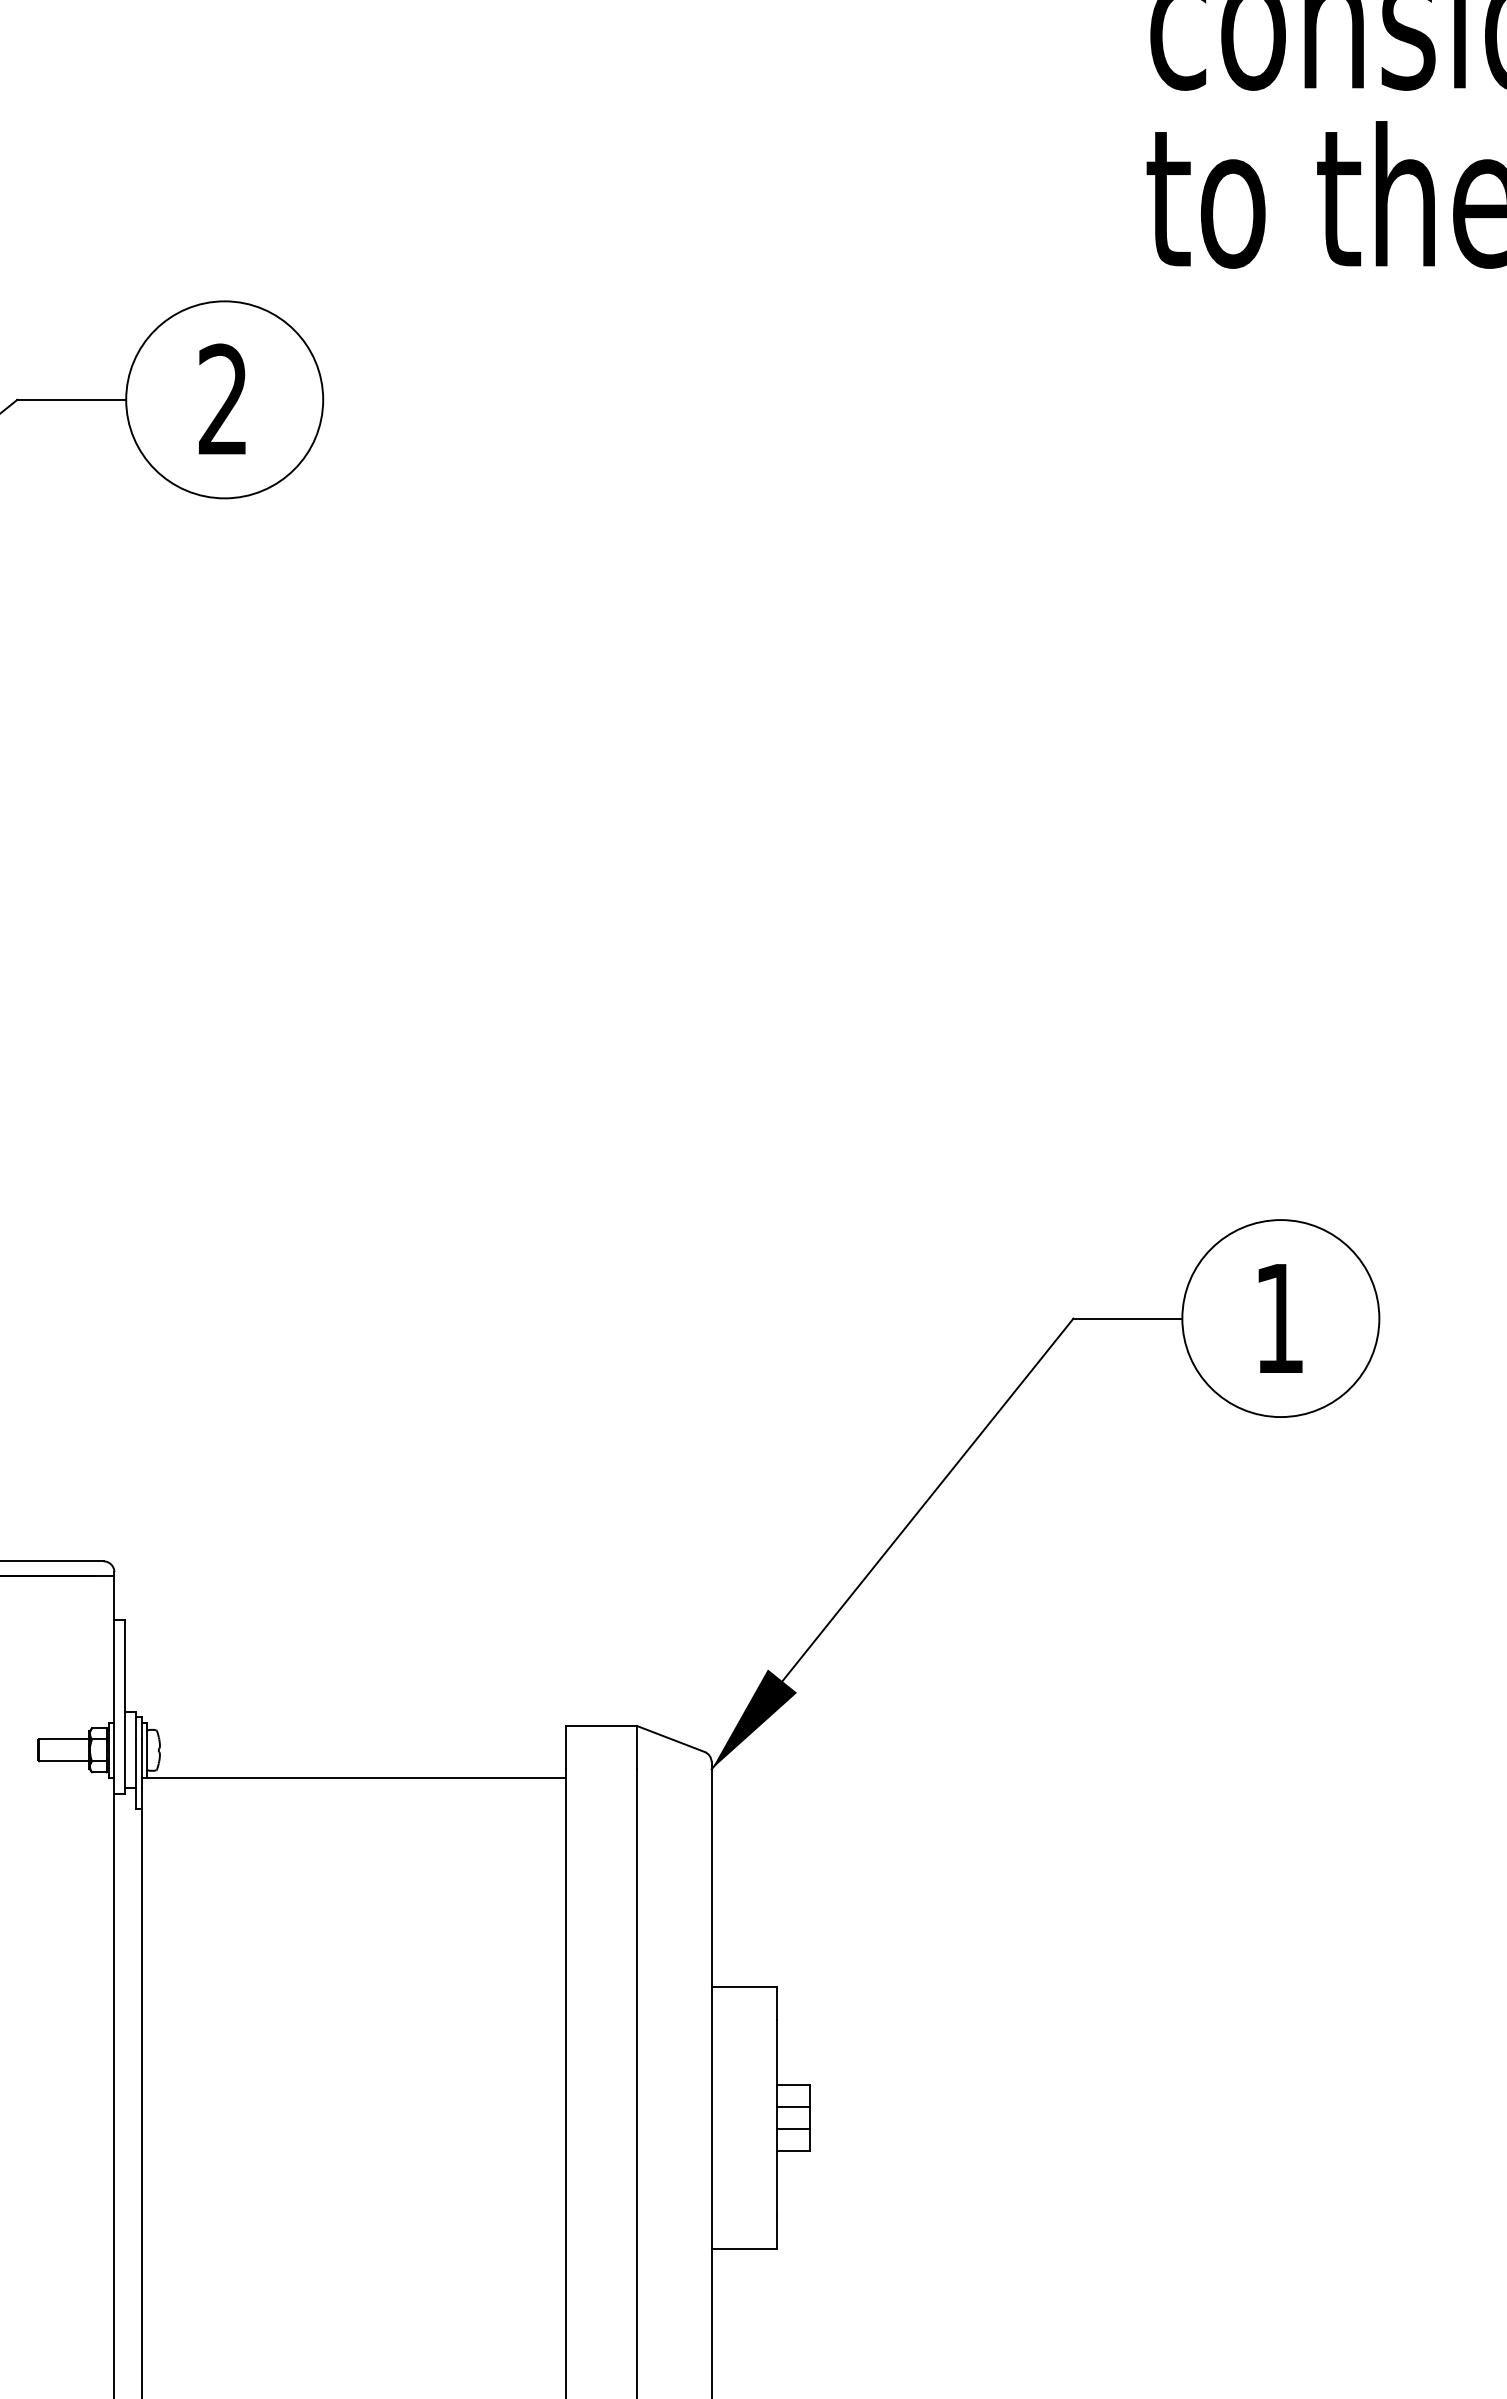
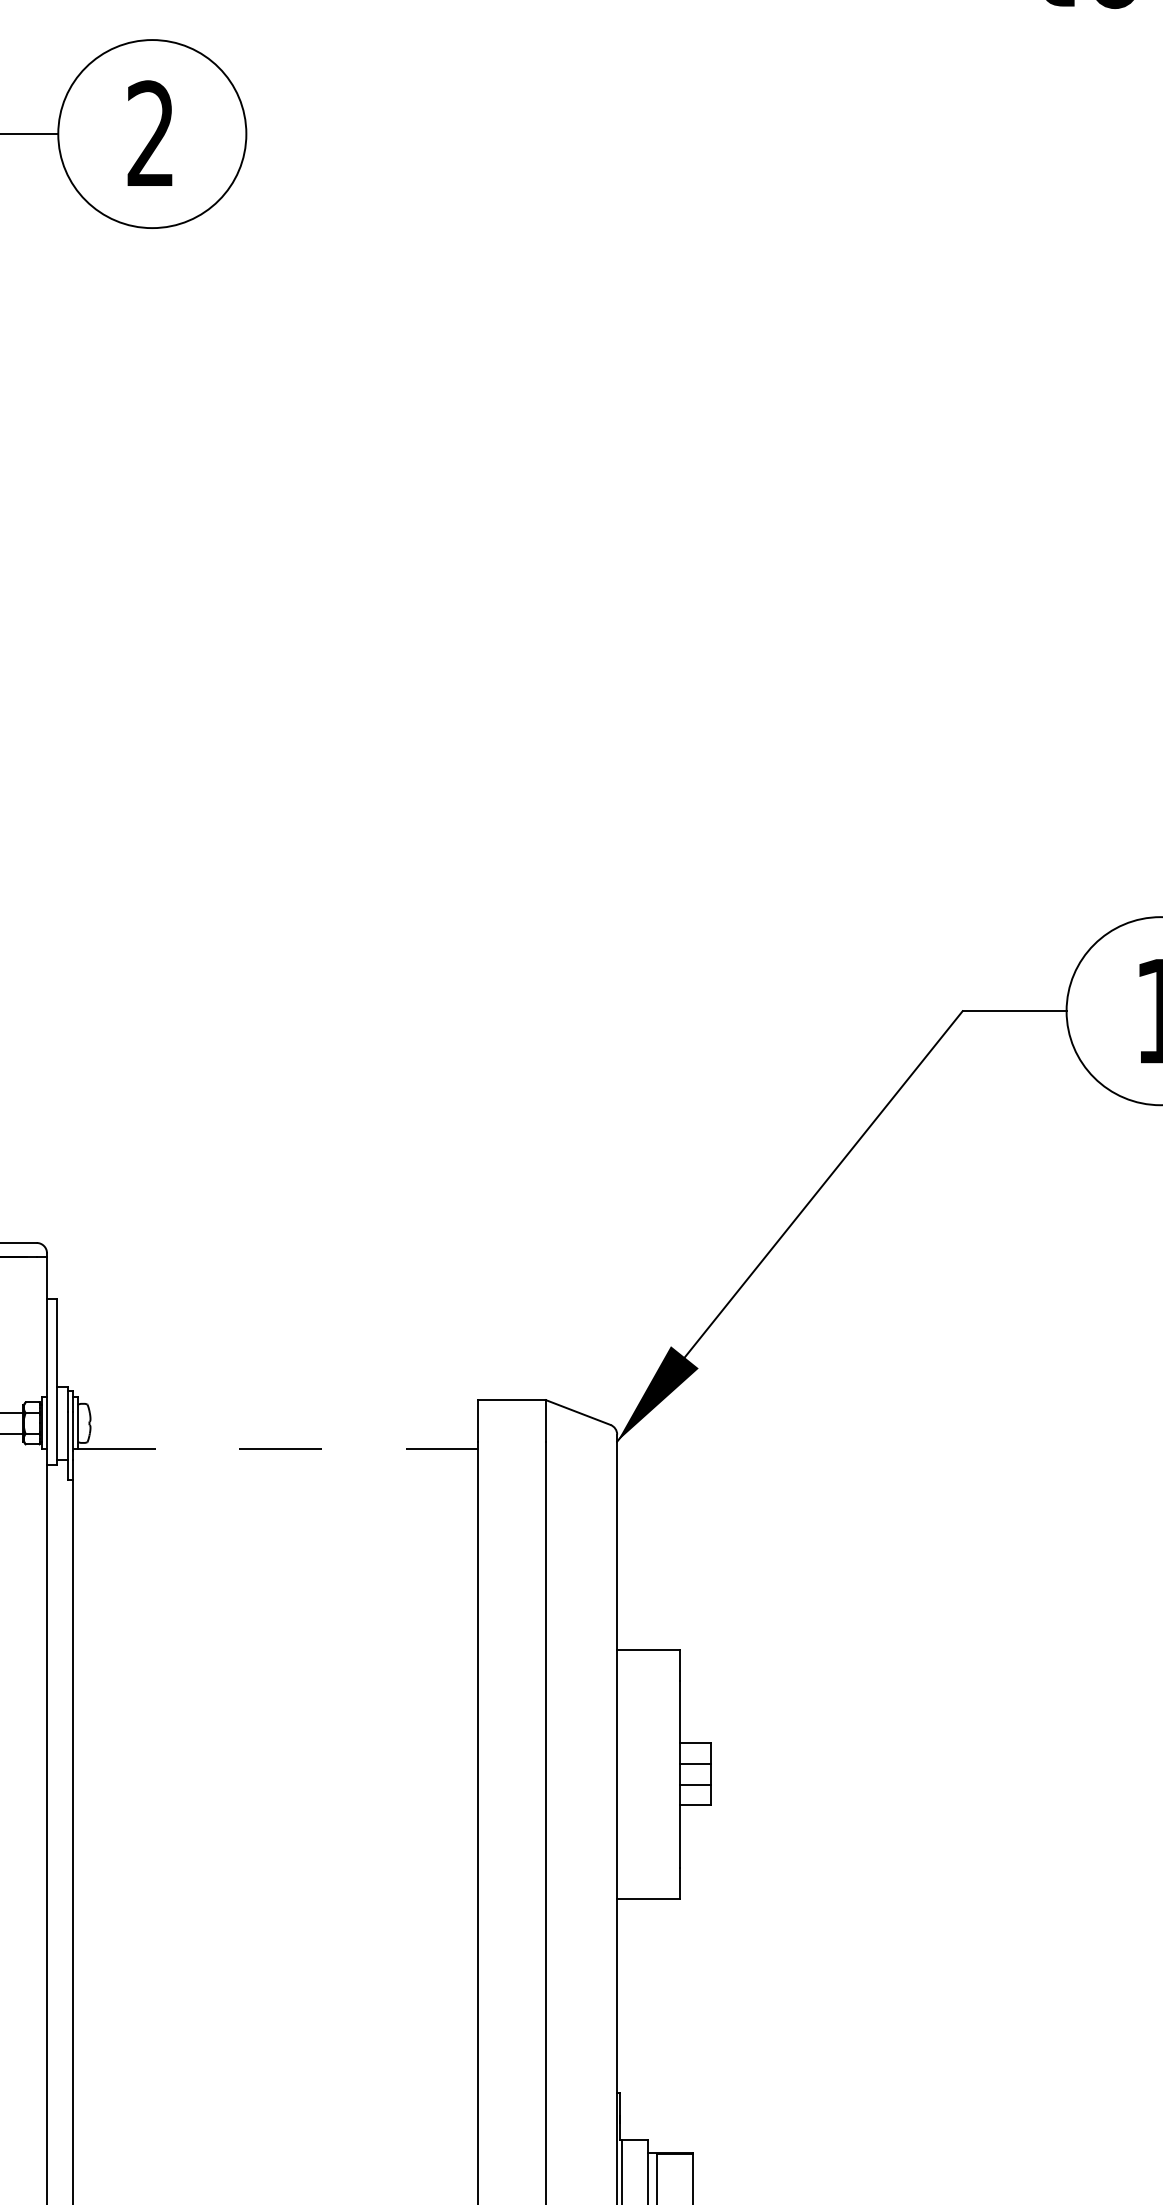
line: (354, 1777) -> (276, 1449), solid -> dashed

